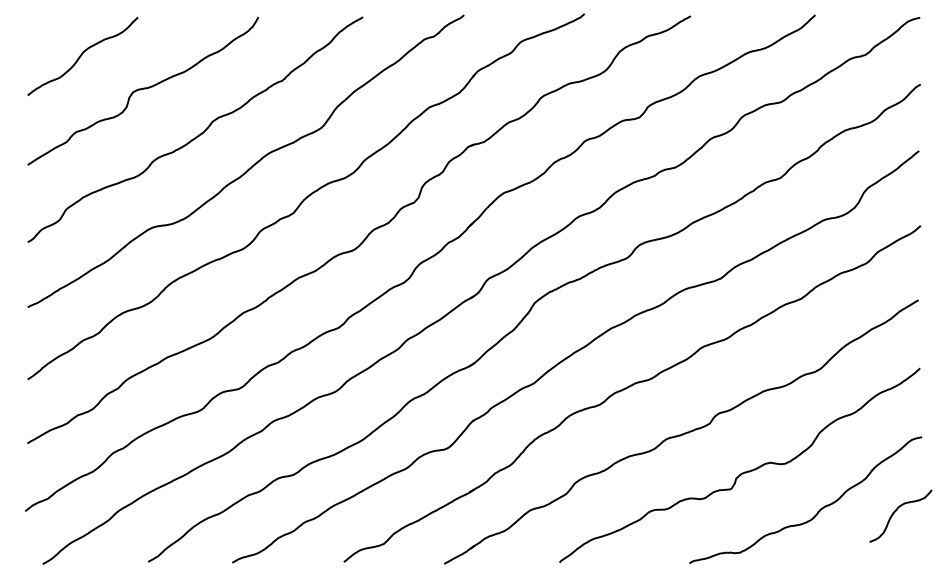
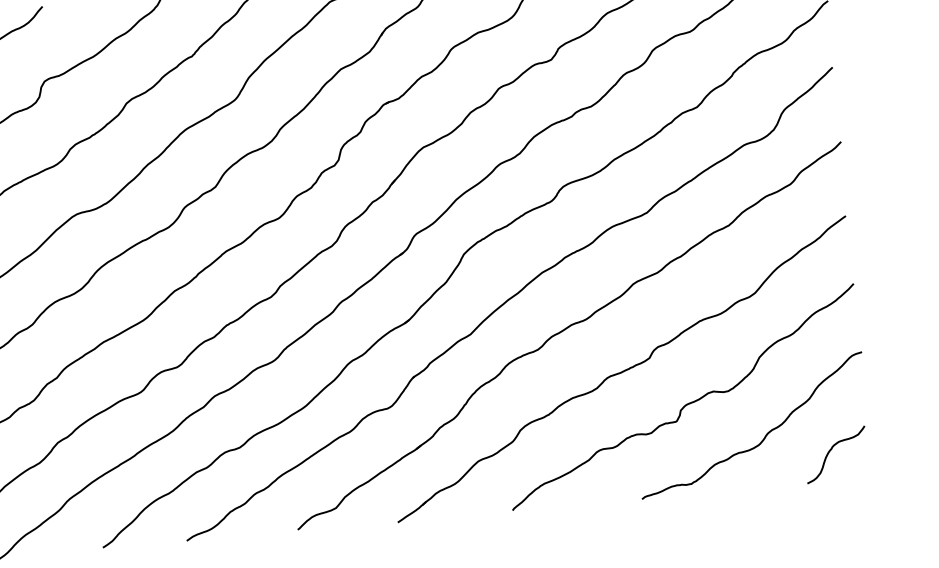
curve: (896, 511) -> (831, 450), moved

